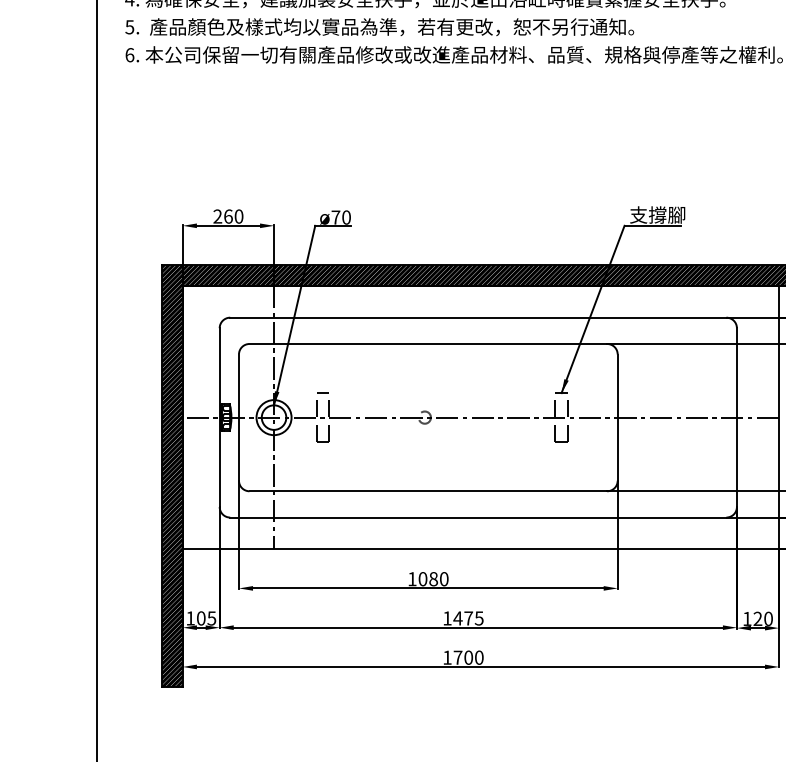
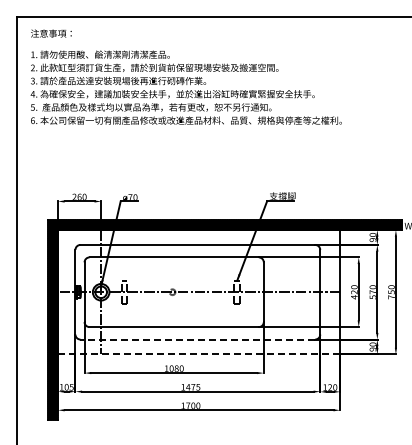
line: (477, 517) -> (197, 339), solid -> dashed
line: (479, 549) -> (198, 354), solid -> dashed

